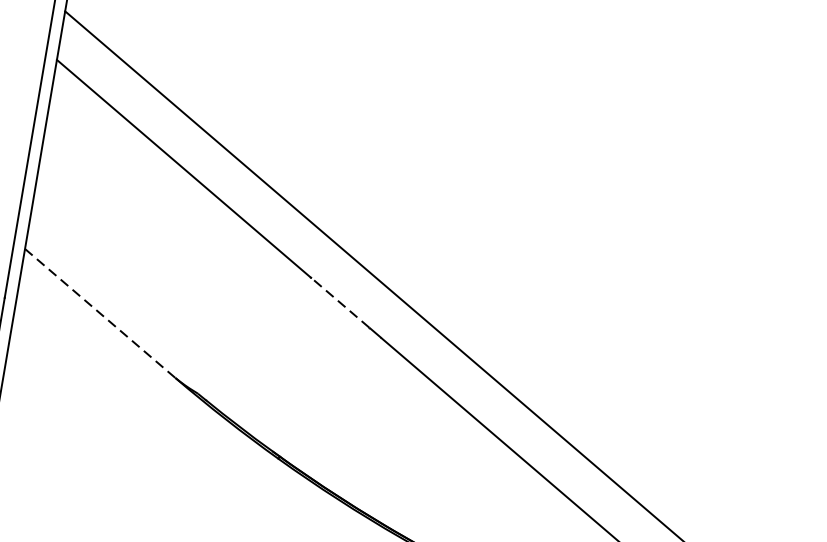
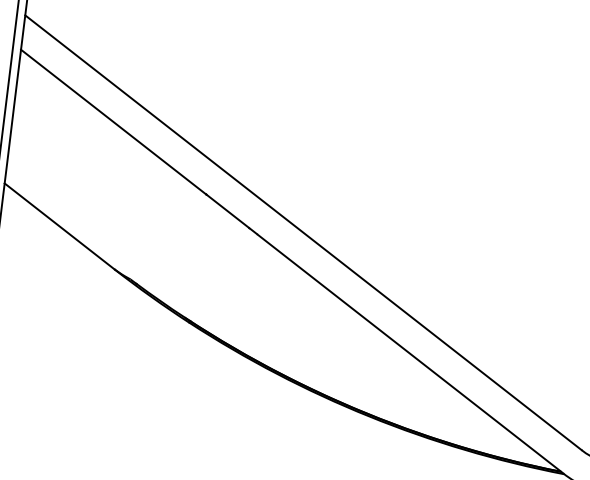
line: (340, 303) -> (227, 211), dashed -> solid
line: (100, 313) -> (59, 226), dashed -> solid

